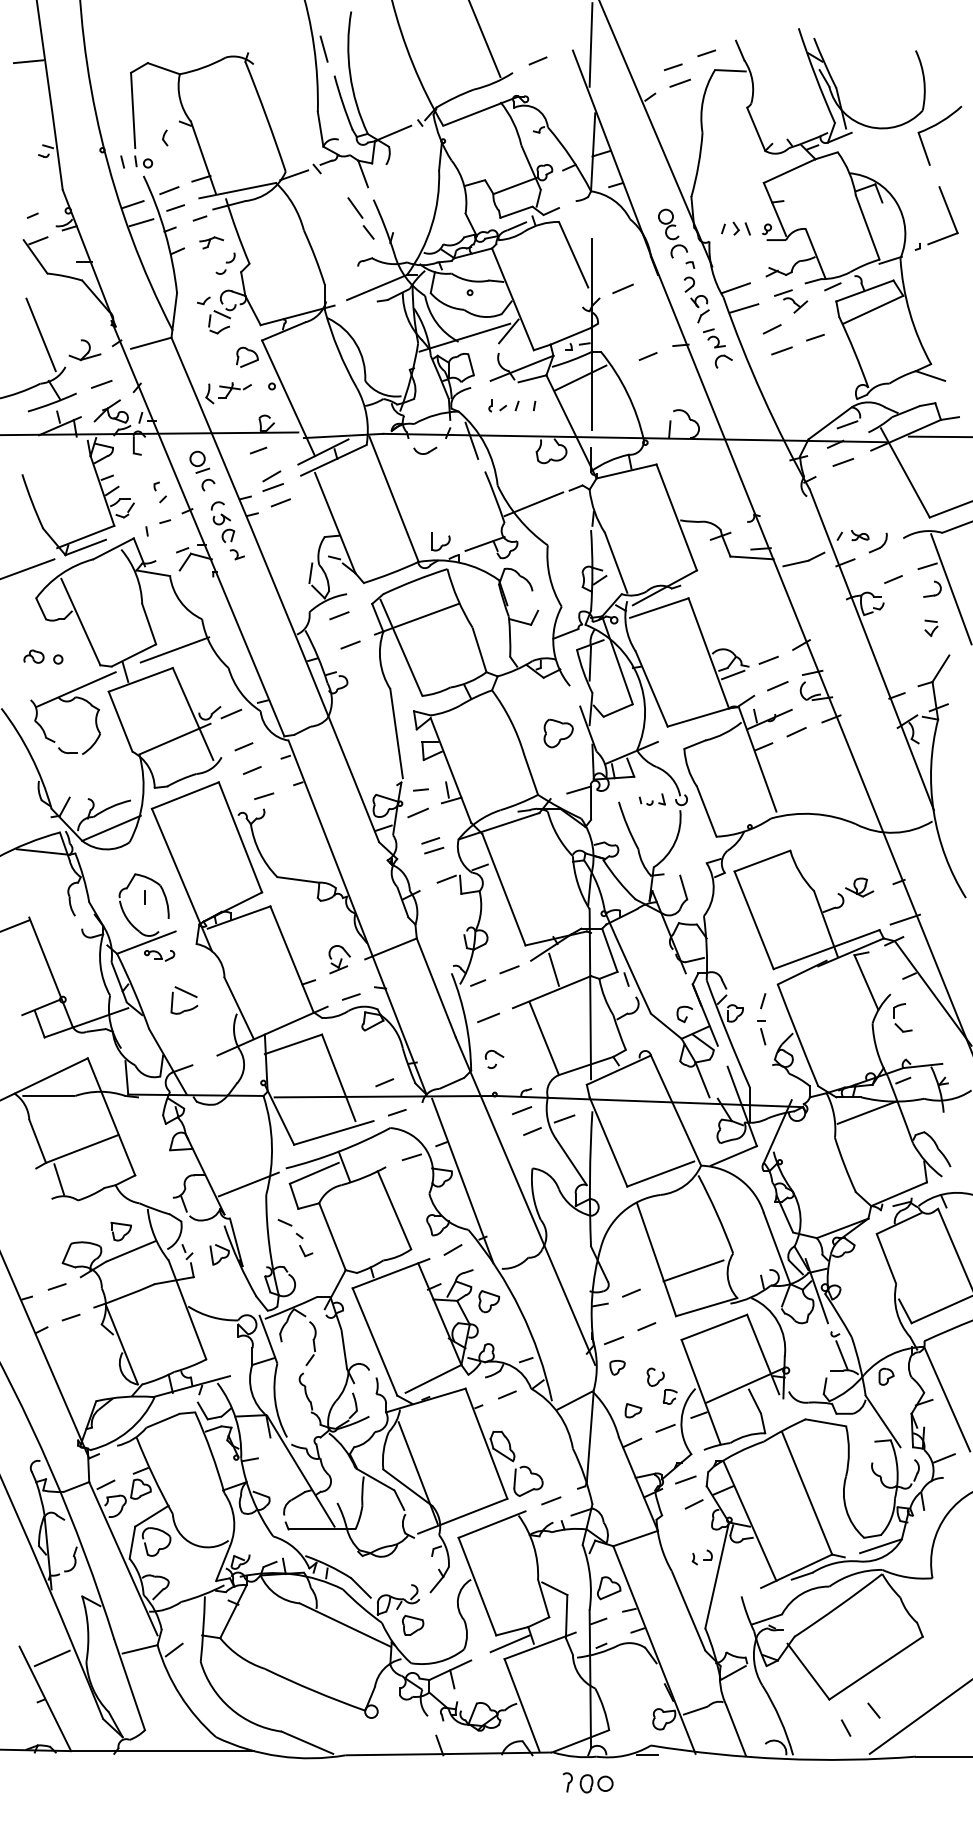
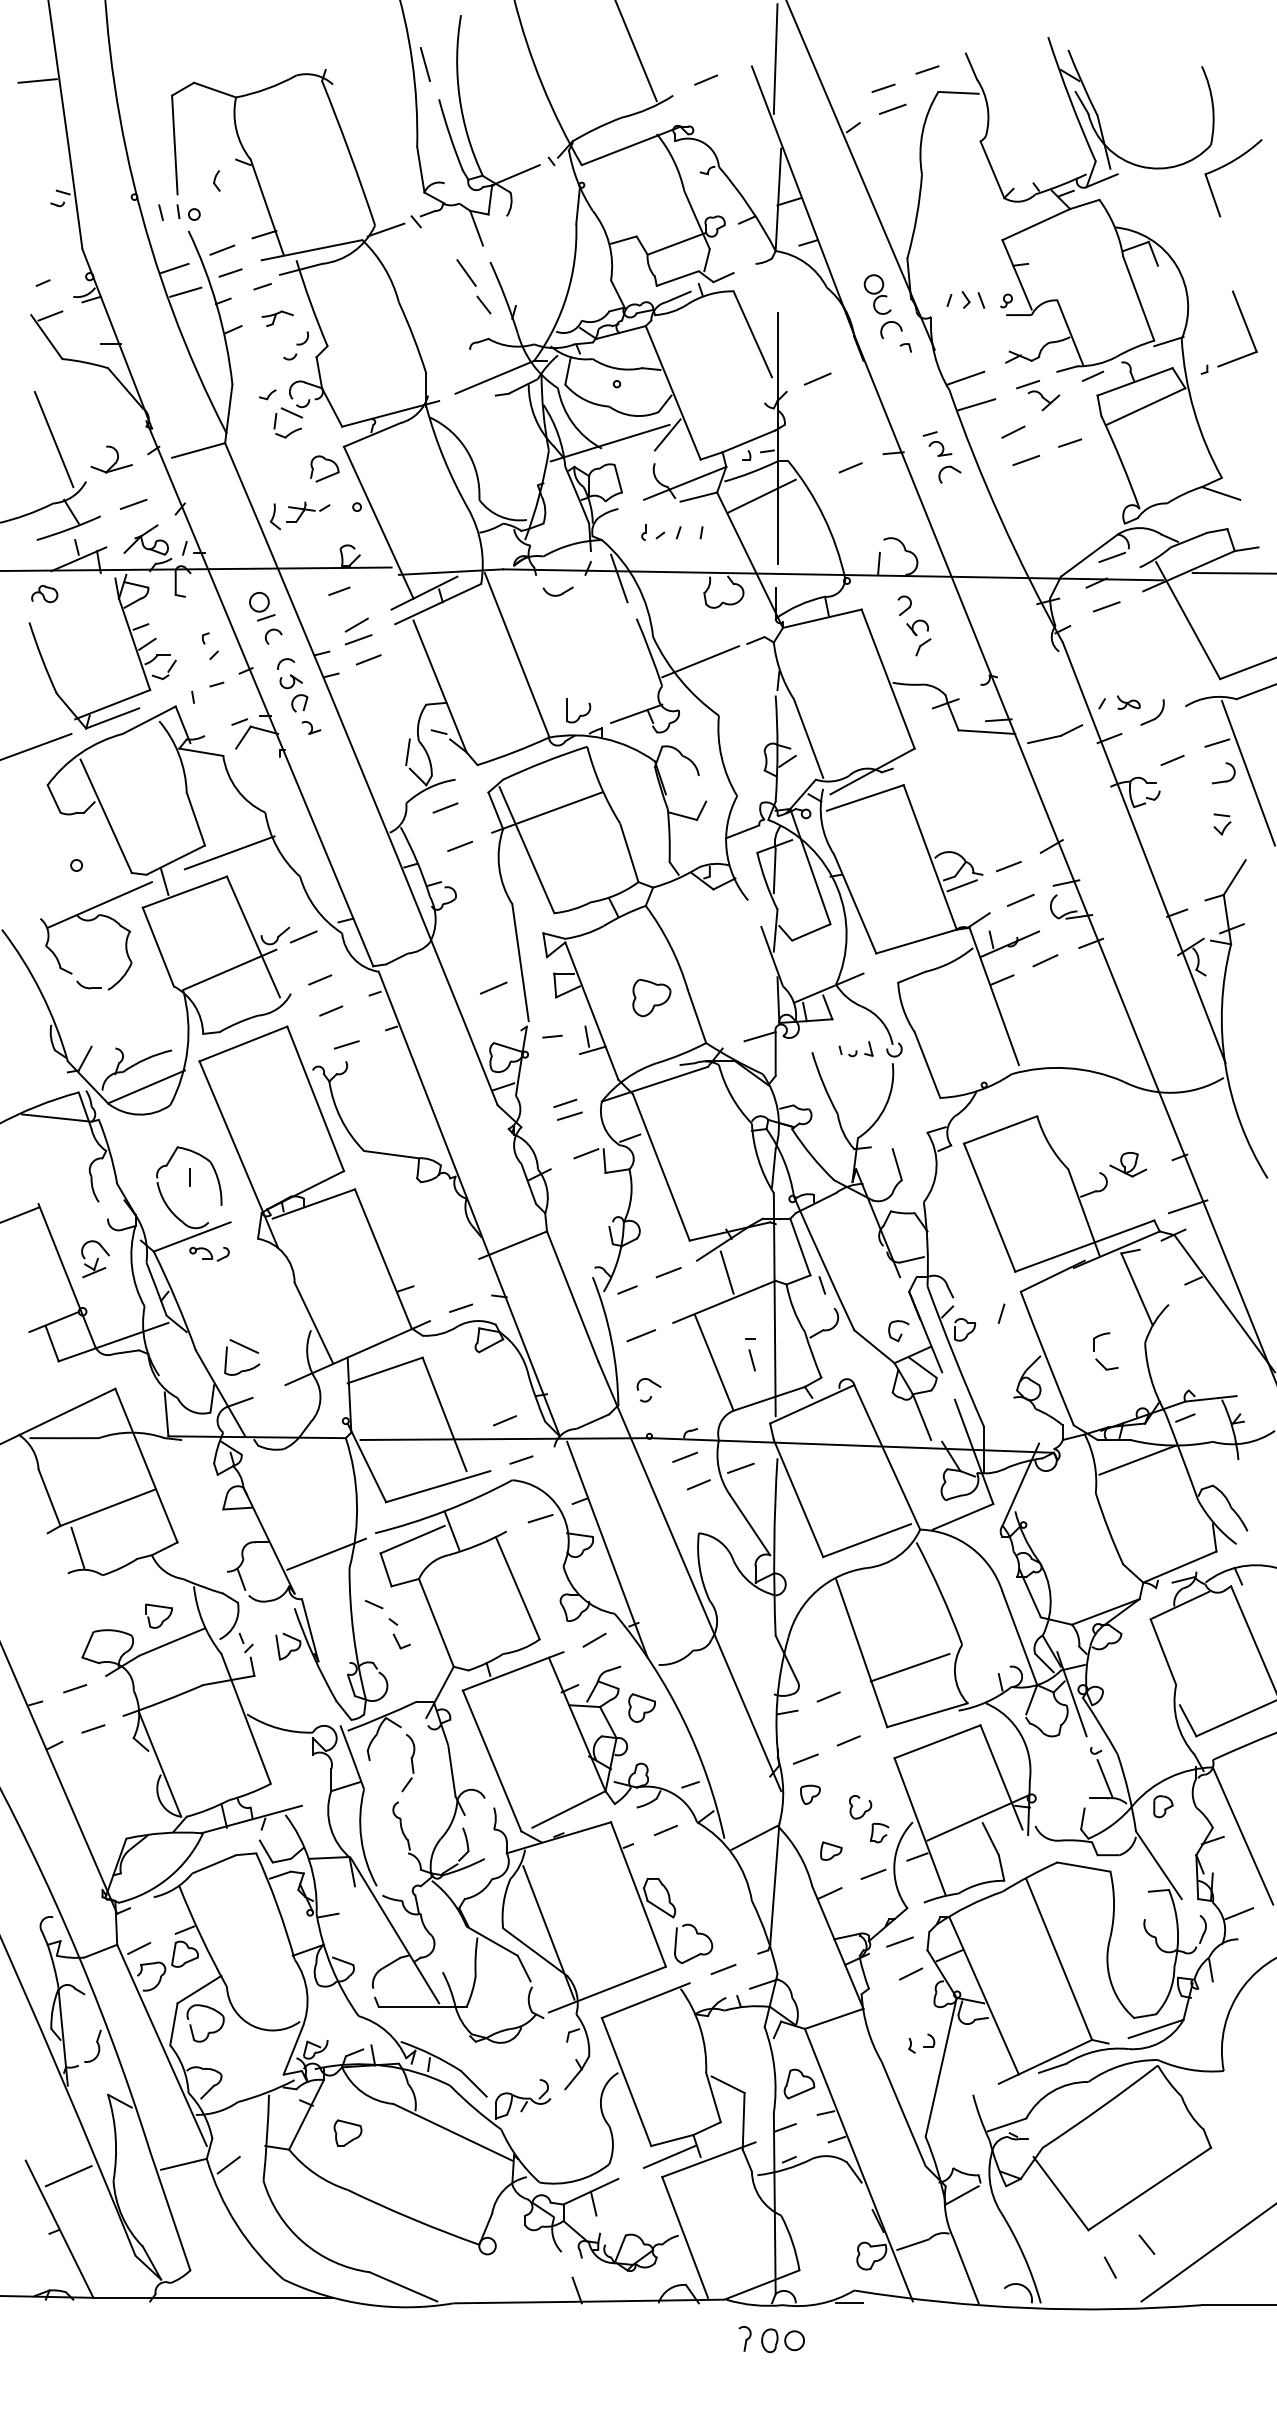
part: (948, 213) -> (1244, 326), moved
part: (696, 299) -> (914, 625), moved
part: (33, 656) -> (44, 593), moved
part: (558, 733) -> (651, 997), moved
line: (417, 812) -> (492, 987), moved
part: (339, 959) -> (95, 1259), moved
part: (188, 994) -> (247, 1349), moved
part: (894, 1017) -> (1095, 1350), moved
part: (761, 1032) -> (750, 1354), moved
part: (413, 1624) -> (348, 2131), moved

